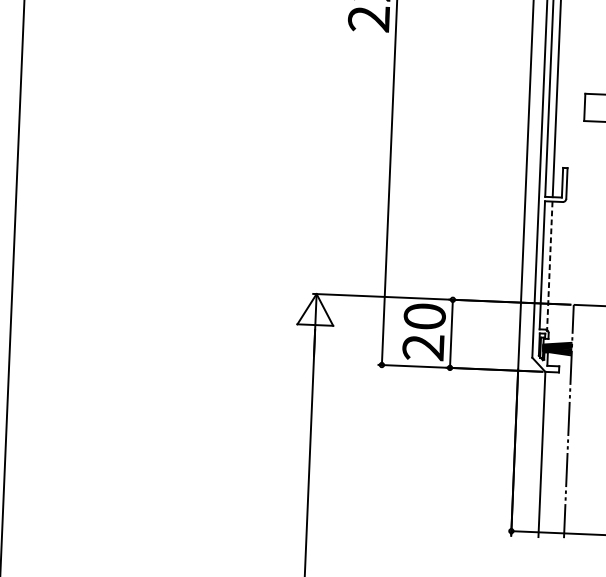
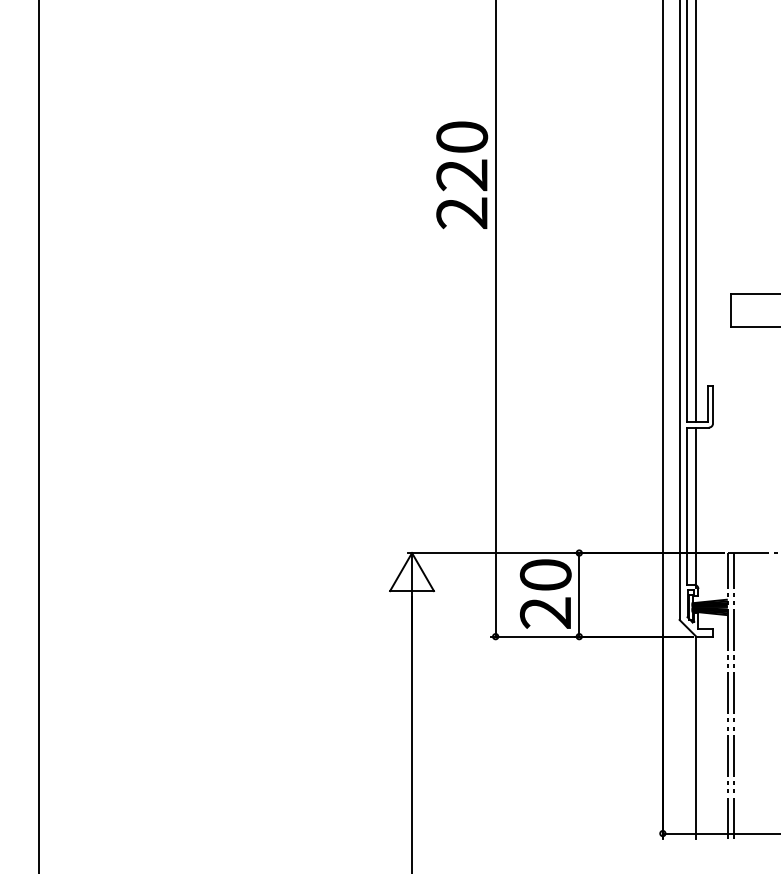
line: (549, 267) -> (696, 508), dashed -> solid
line: (573, 421) -> (733, 696), added

